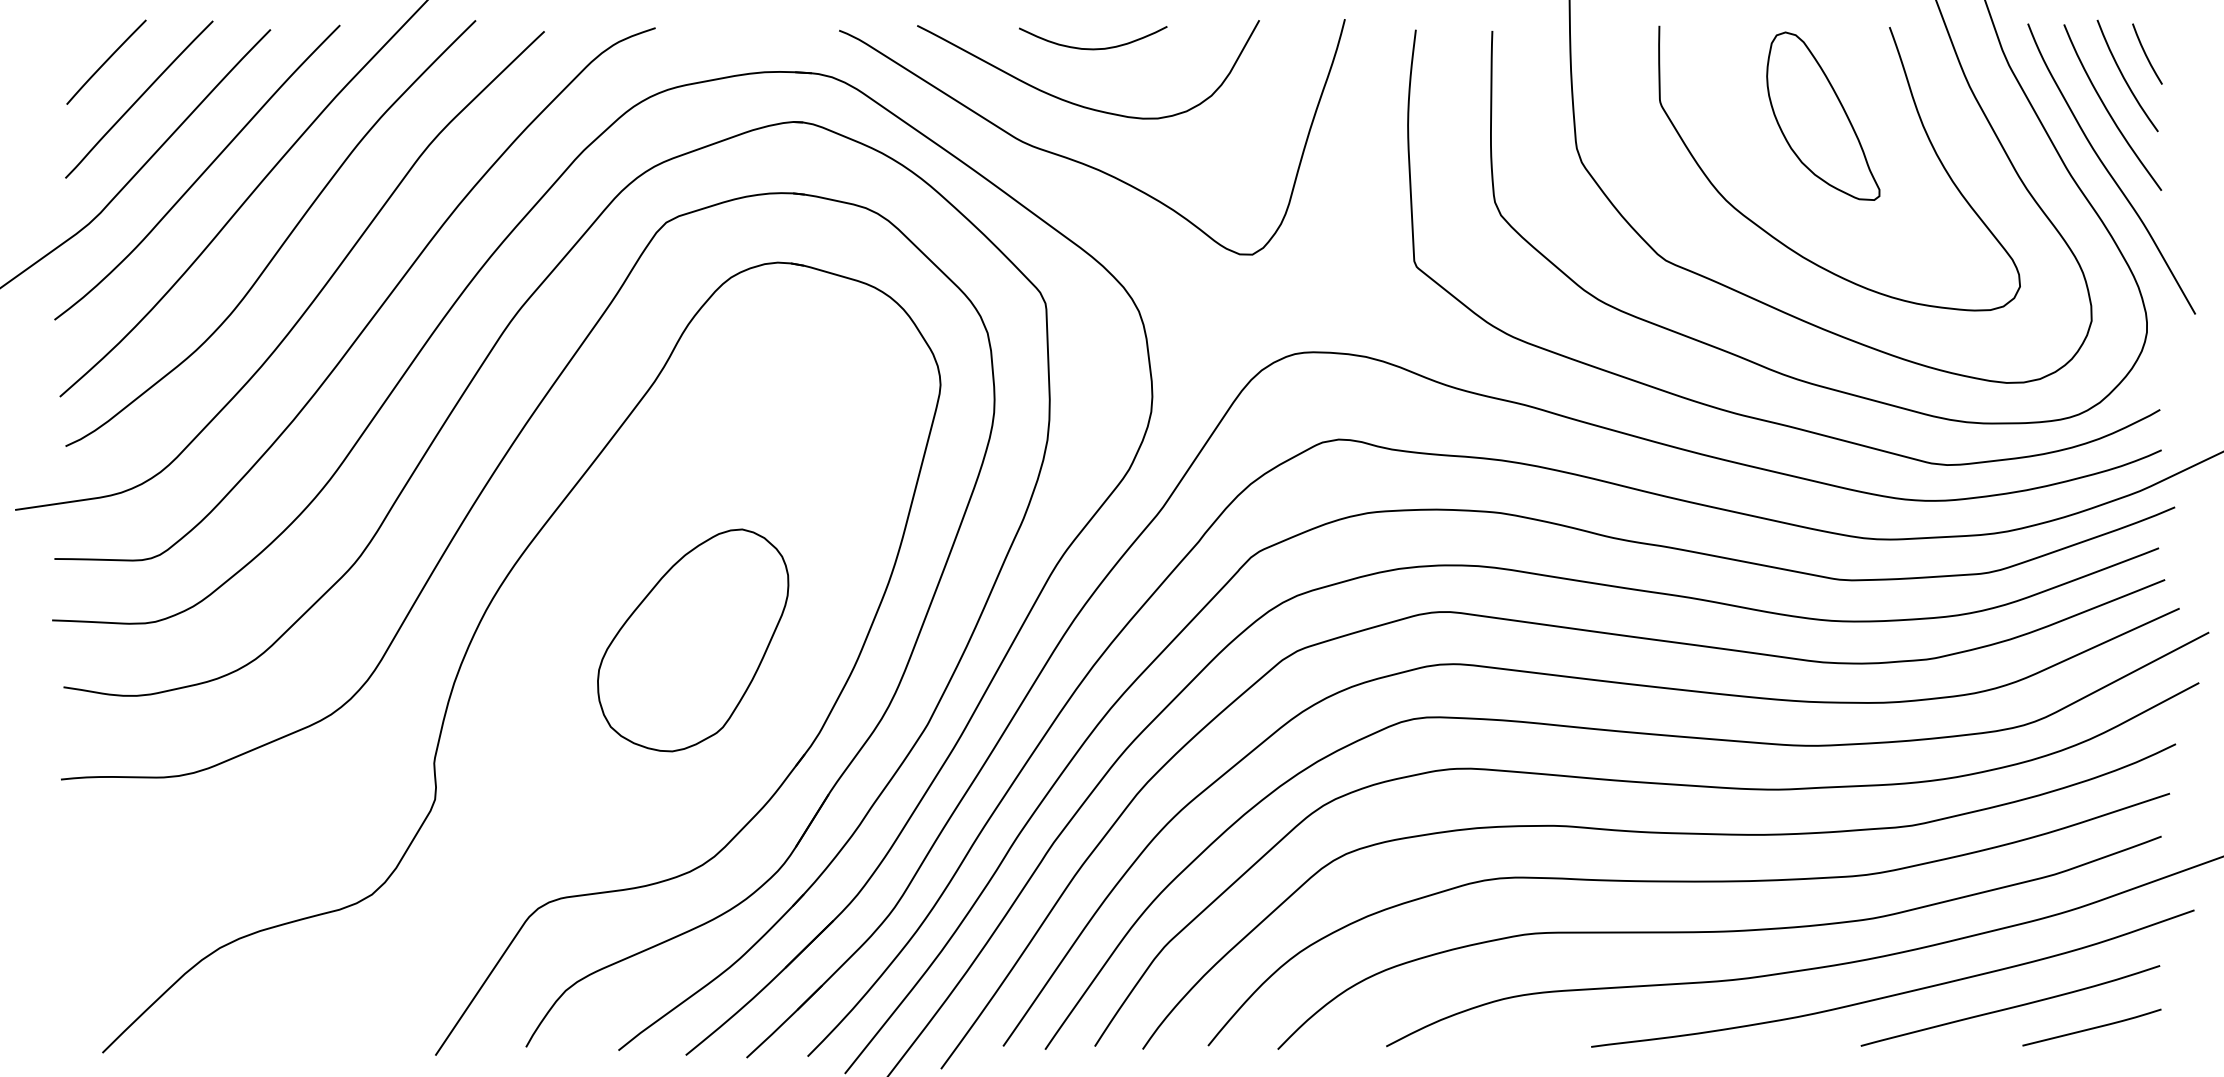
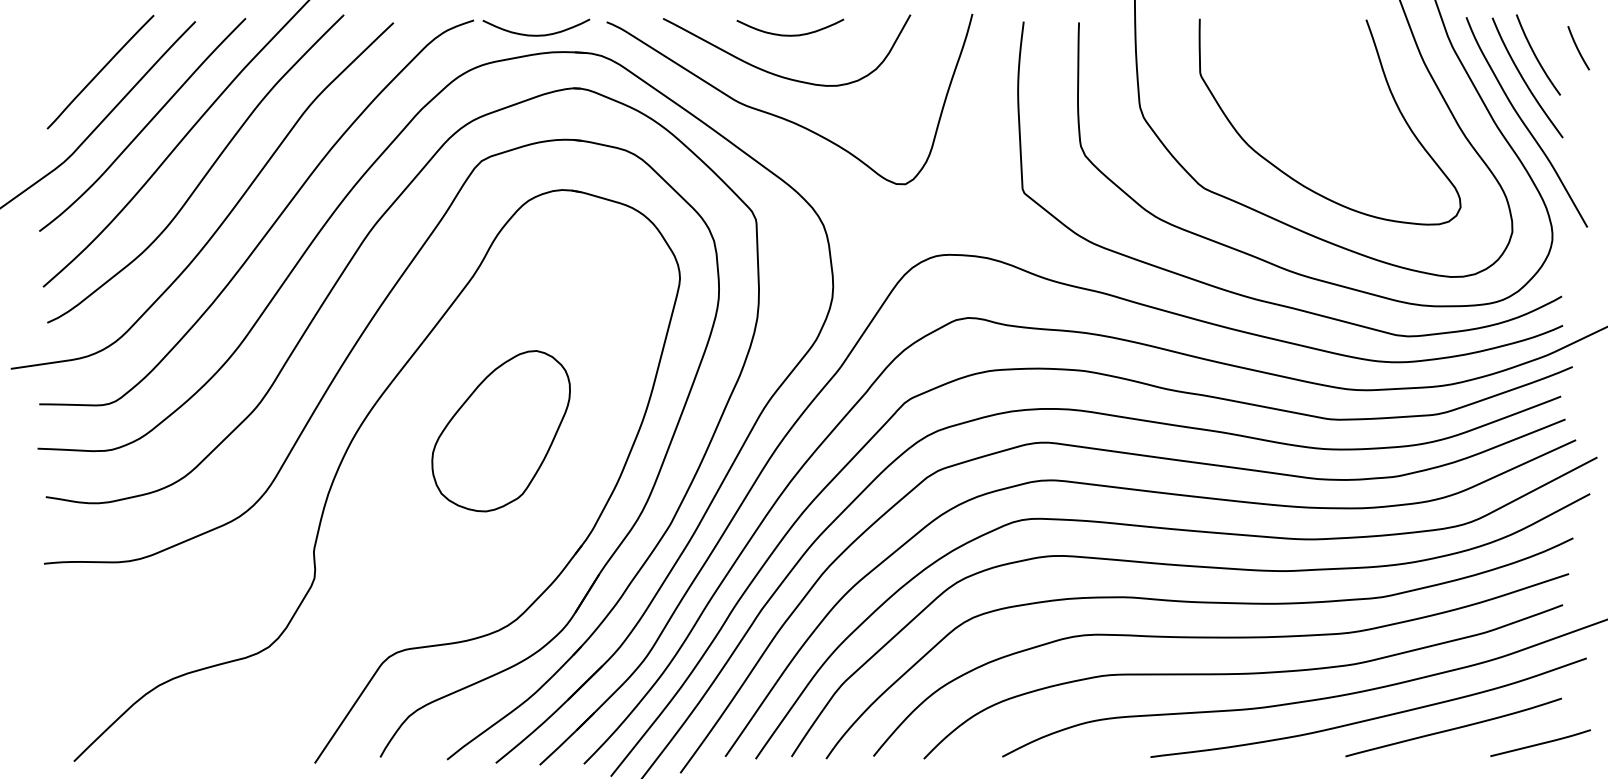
curve: (742, 47) -> (536, 34), added
curve: (2147, 54) -> (1578, 48), moved
line: (105, 61) -> (76, 44), removed
part: (1822, 115) -> (1317, 83), removed
part: (692, 640) -> (500, 431), moved
curve: (2093, 1026) -> (1541, 742), moved

